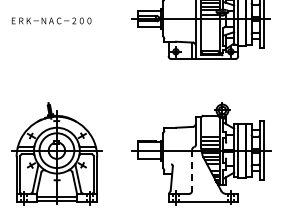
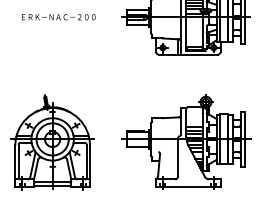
text: (51, 21) -> (58, 17), moved
line: (191, 170) -> (177, 157), dashed -> solid

